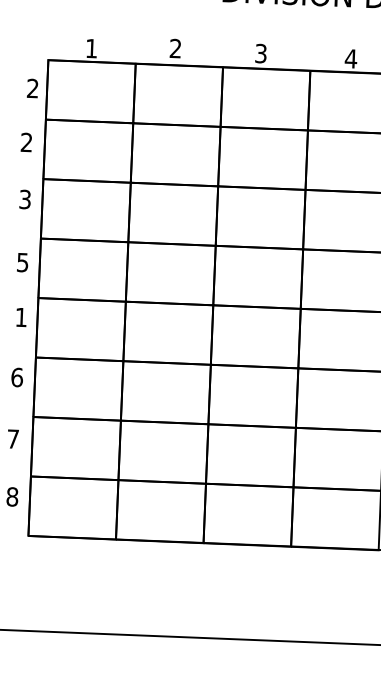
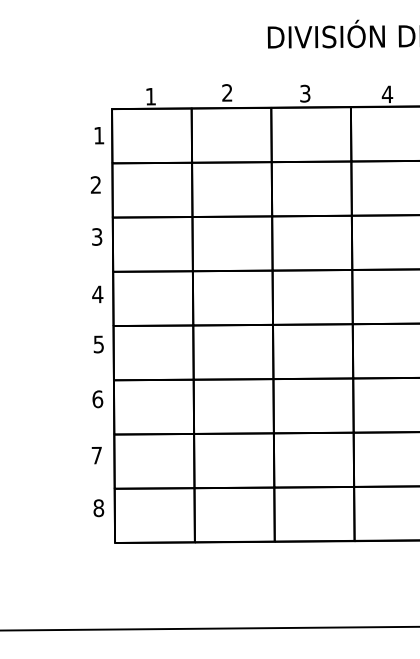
text: (33, 88) -> (99, 135), 2 -> 1
text: (22, 262) -> (97, 294), 5 -> 4
text: (20, 317) -> (98, 344), 1 -> 5

